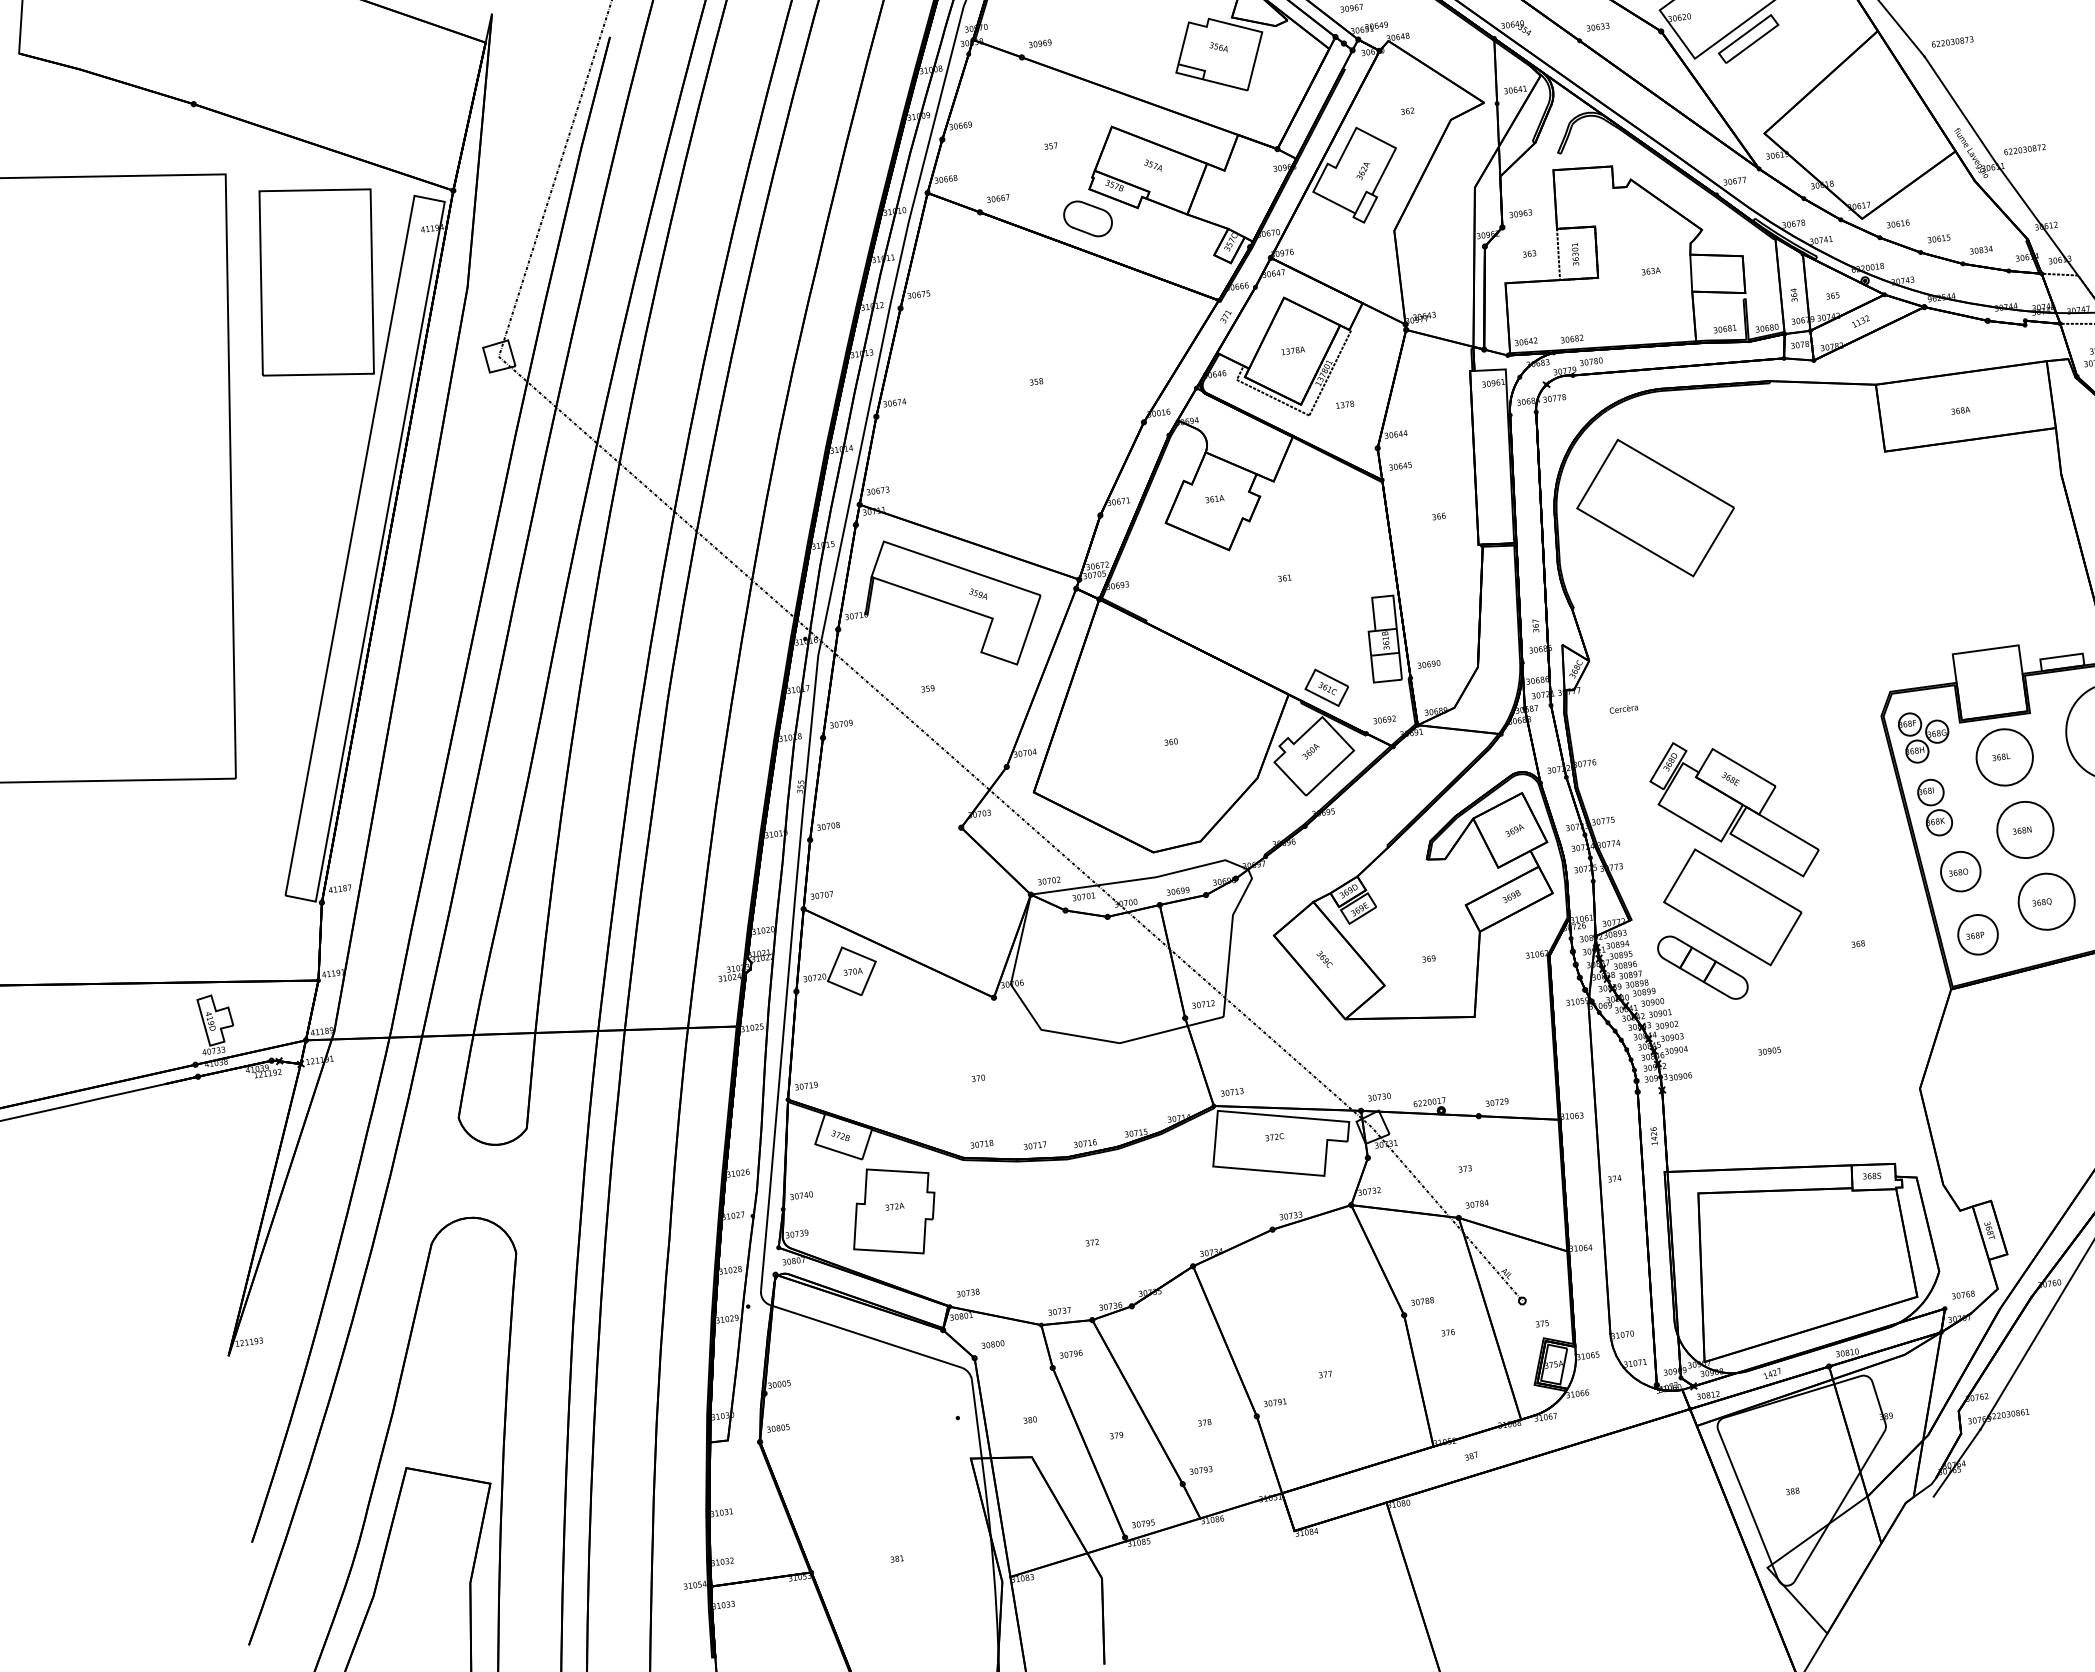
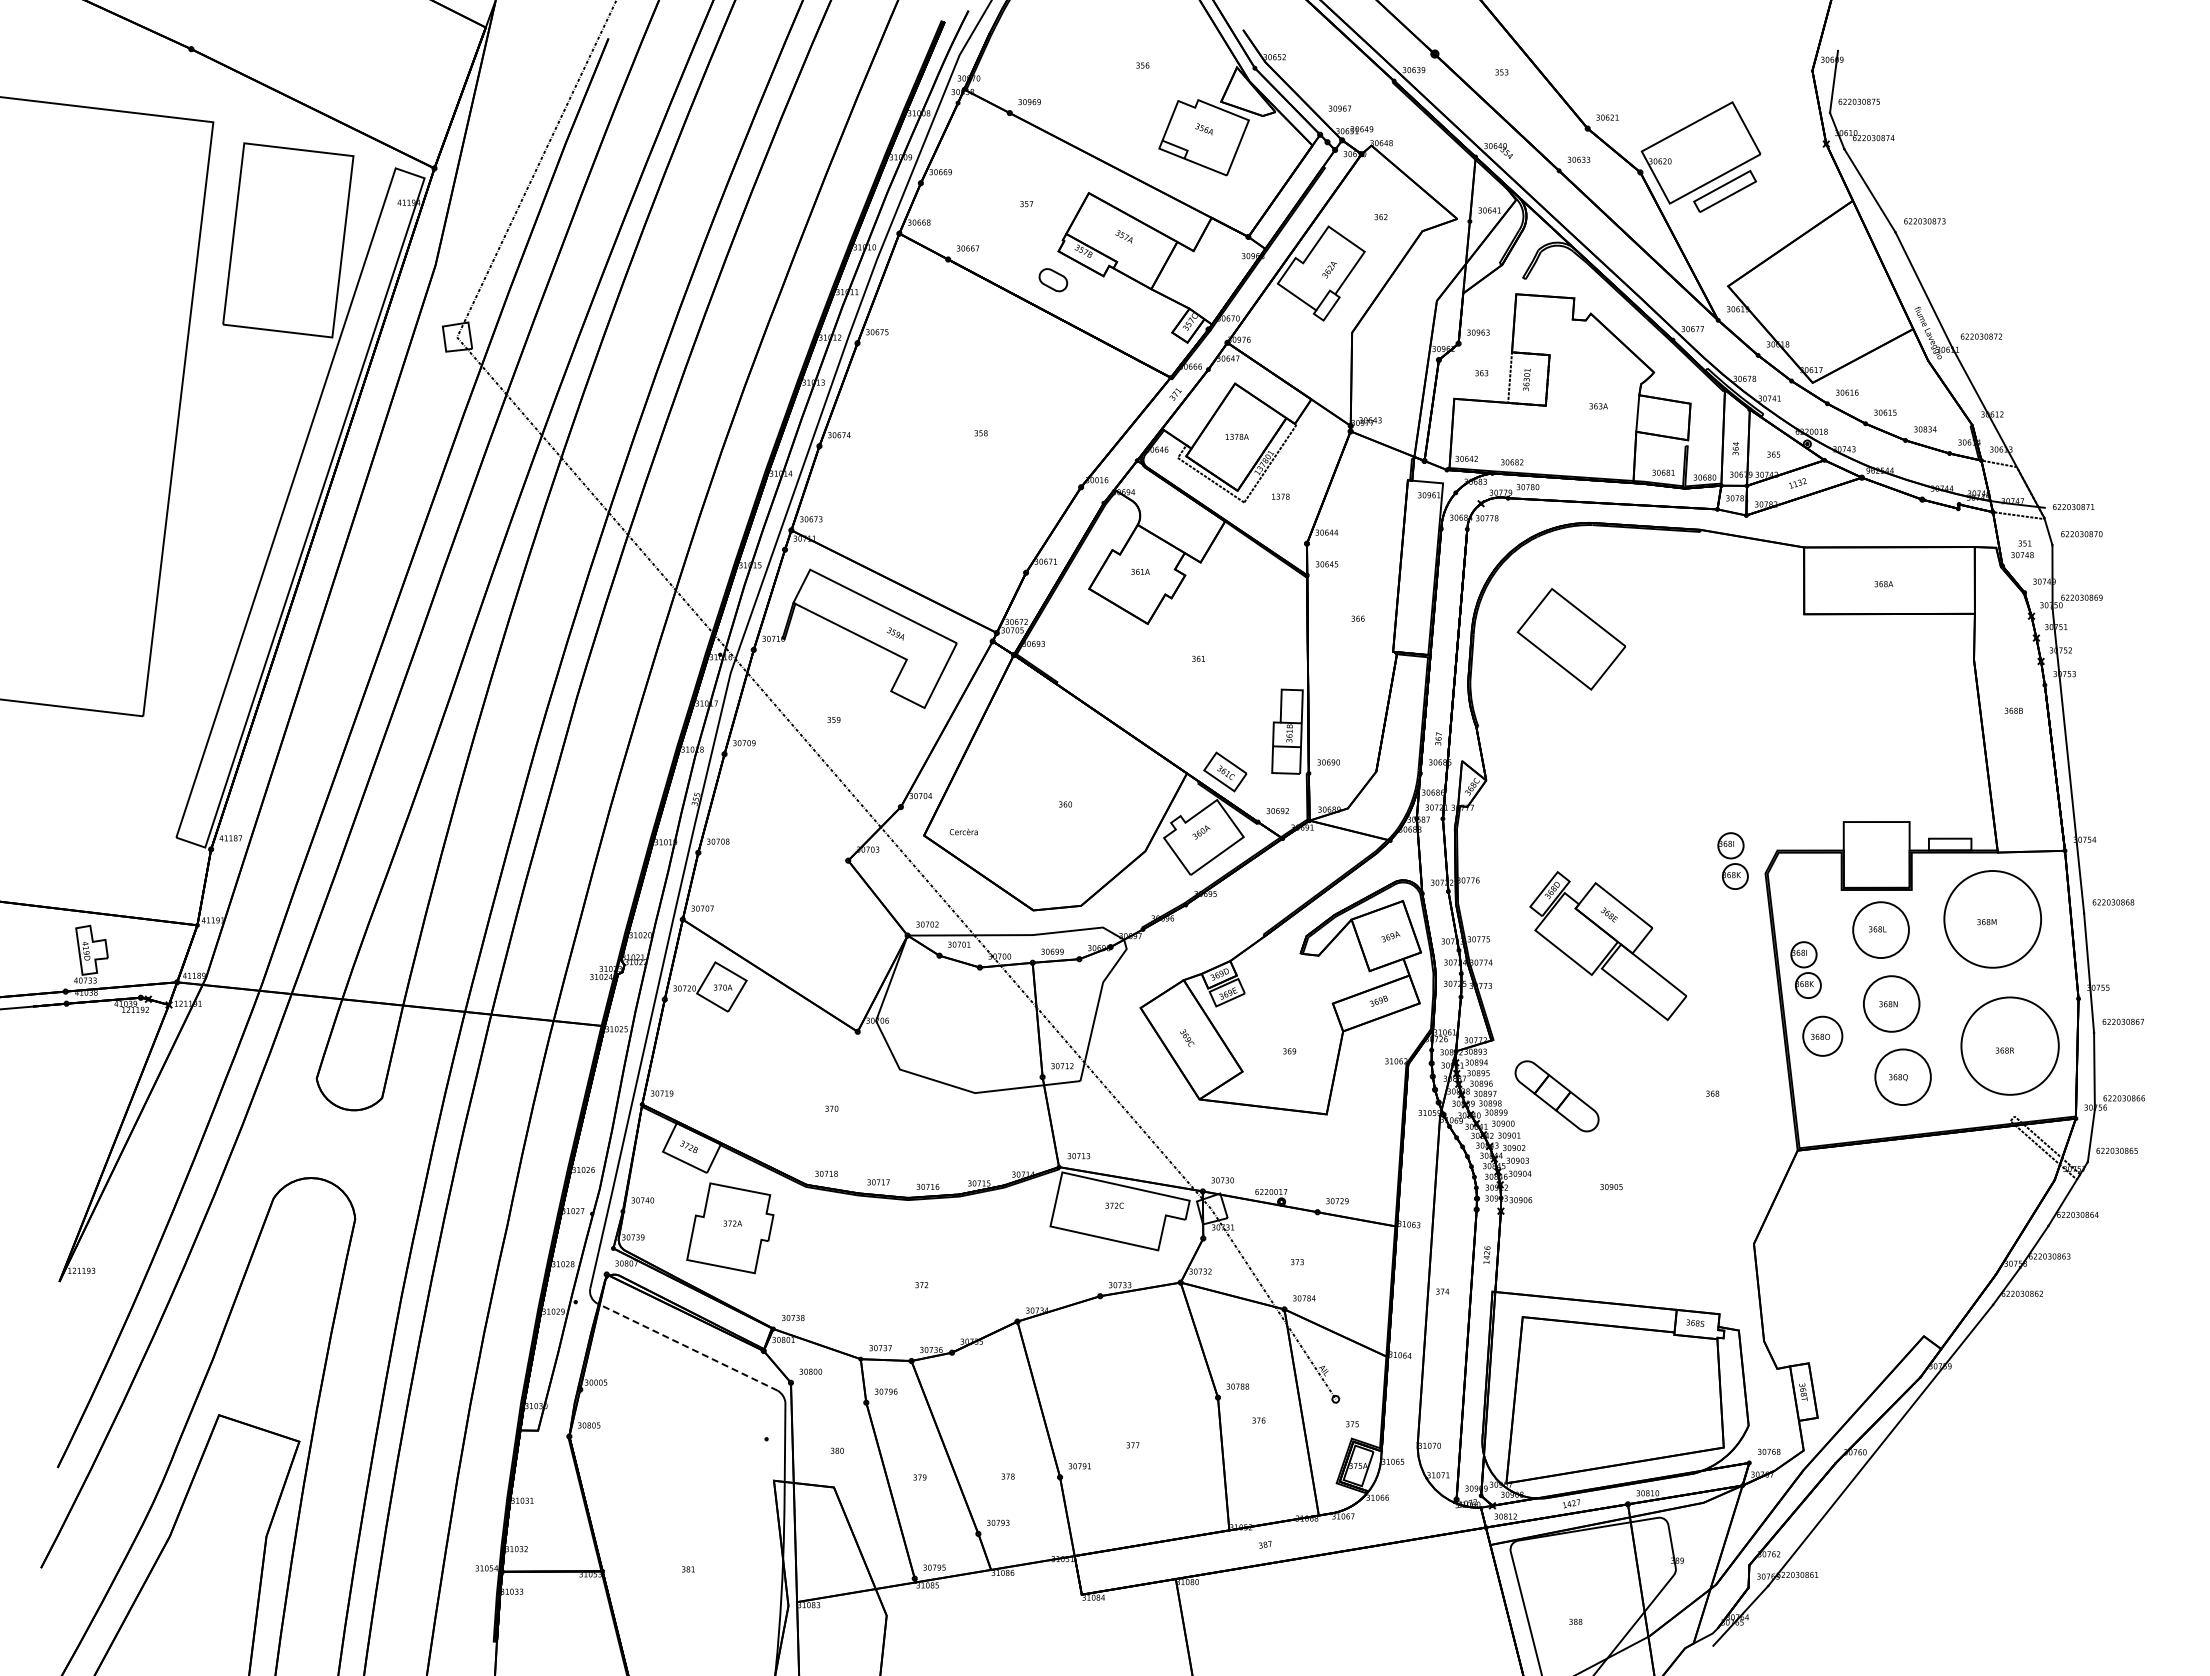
part: (1088, 218) -> (1053, 279), size x0.6
part: (1655, 508) -> (1571, 639), size x0.7
part: (1846, 707) -> (1732, 860), added
text: (1623, 708) -> (963, 831), moved
part: (1924, 736) -> (1805, 898), removed
part: (1731, 906) -> (1593, 1040), removed
part: (1977, 934) -> (1830, 1100), removed
line: (866, 1336) -> (687, 1347), solid -> dashed

